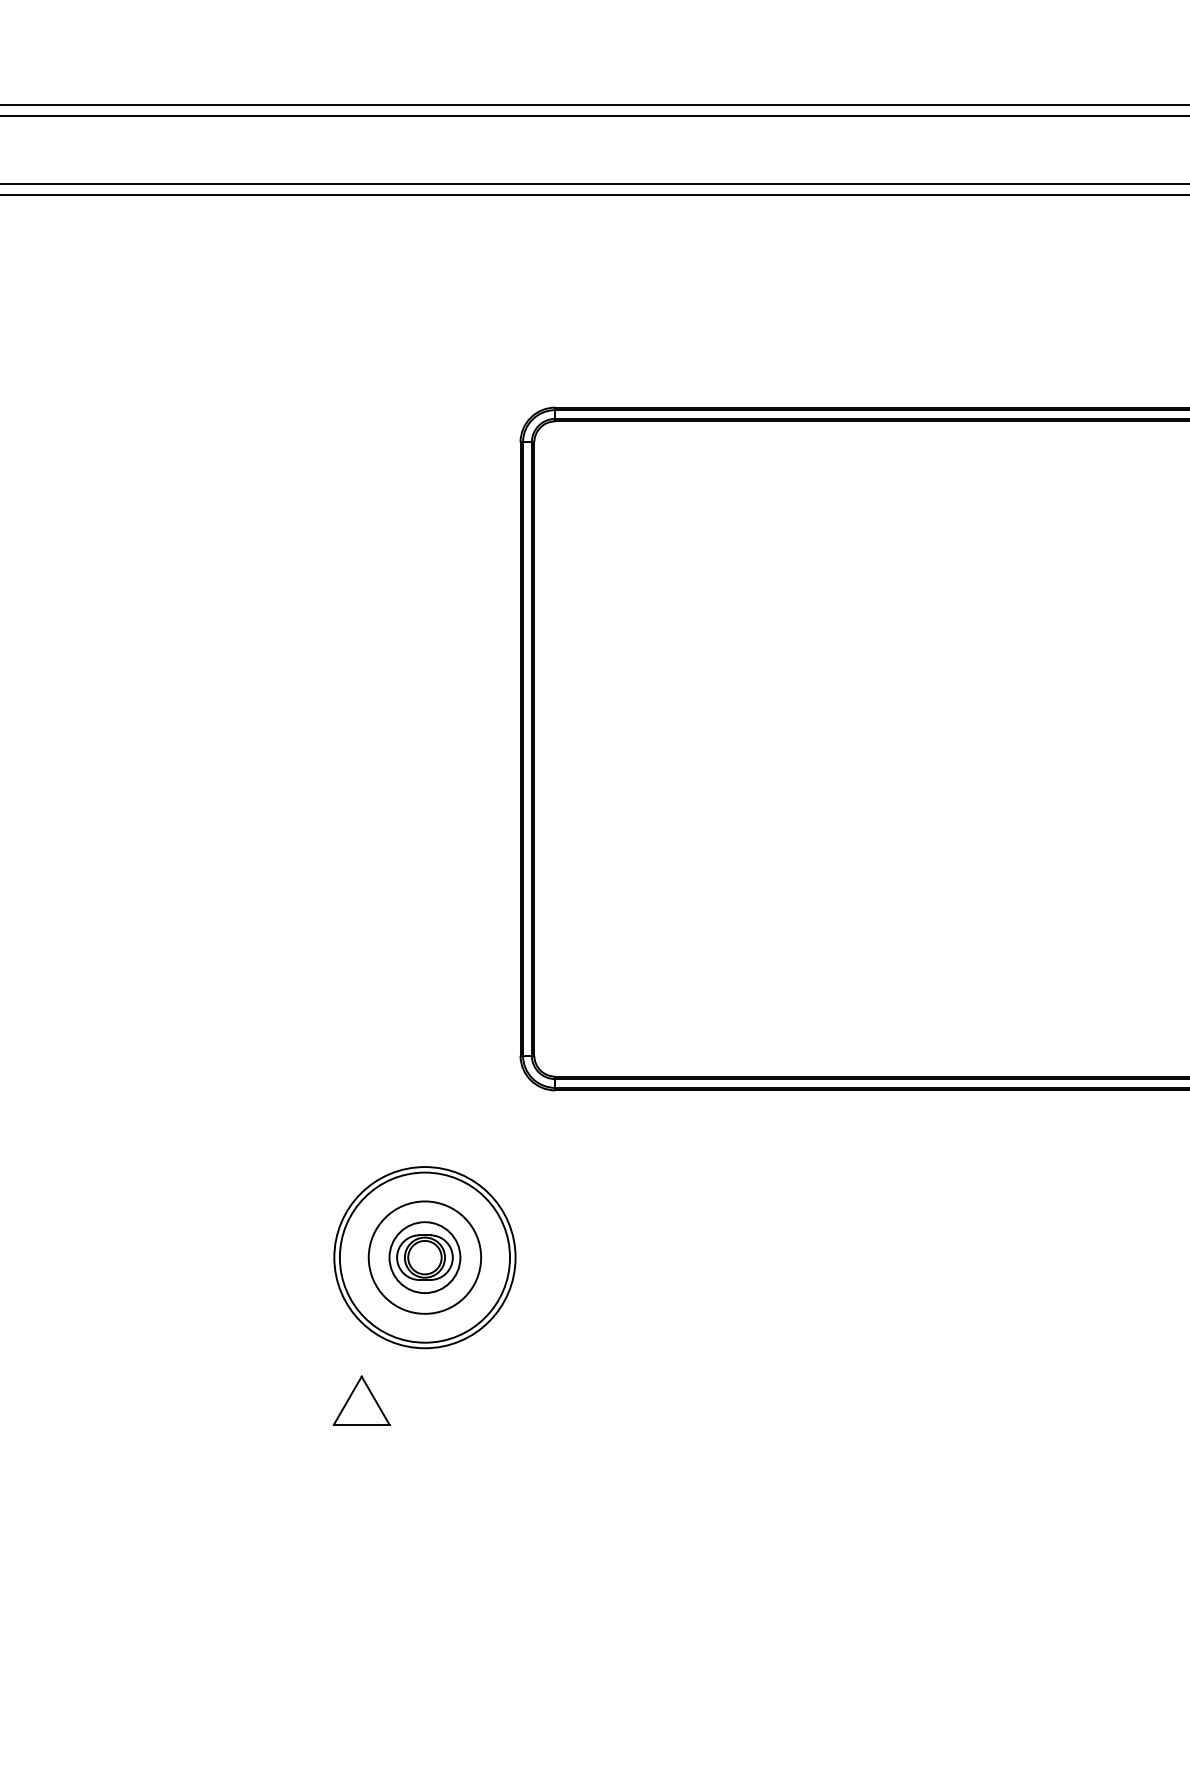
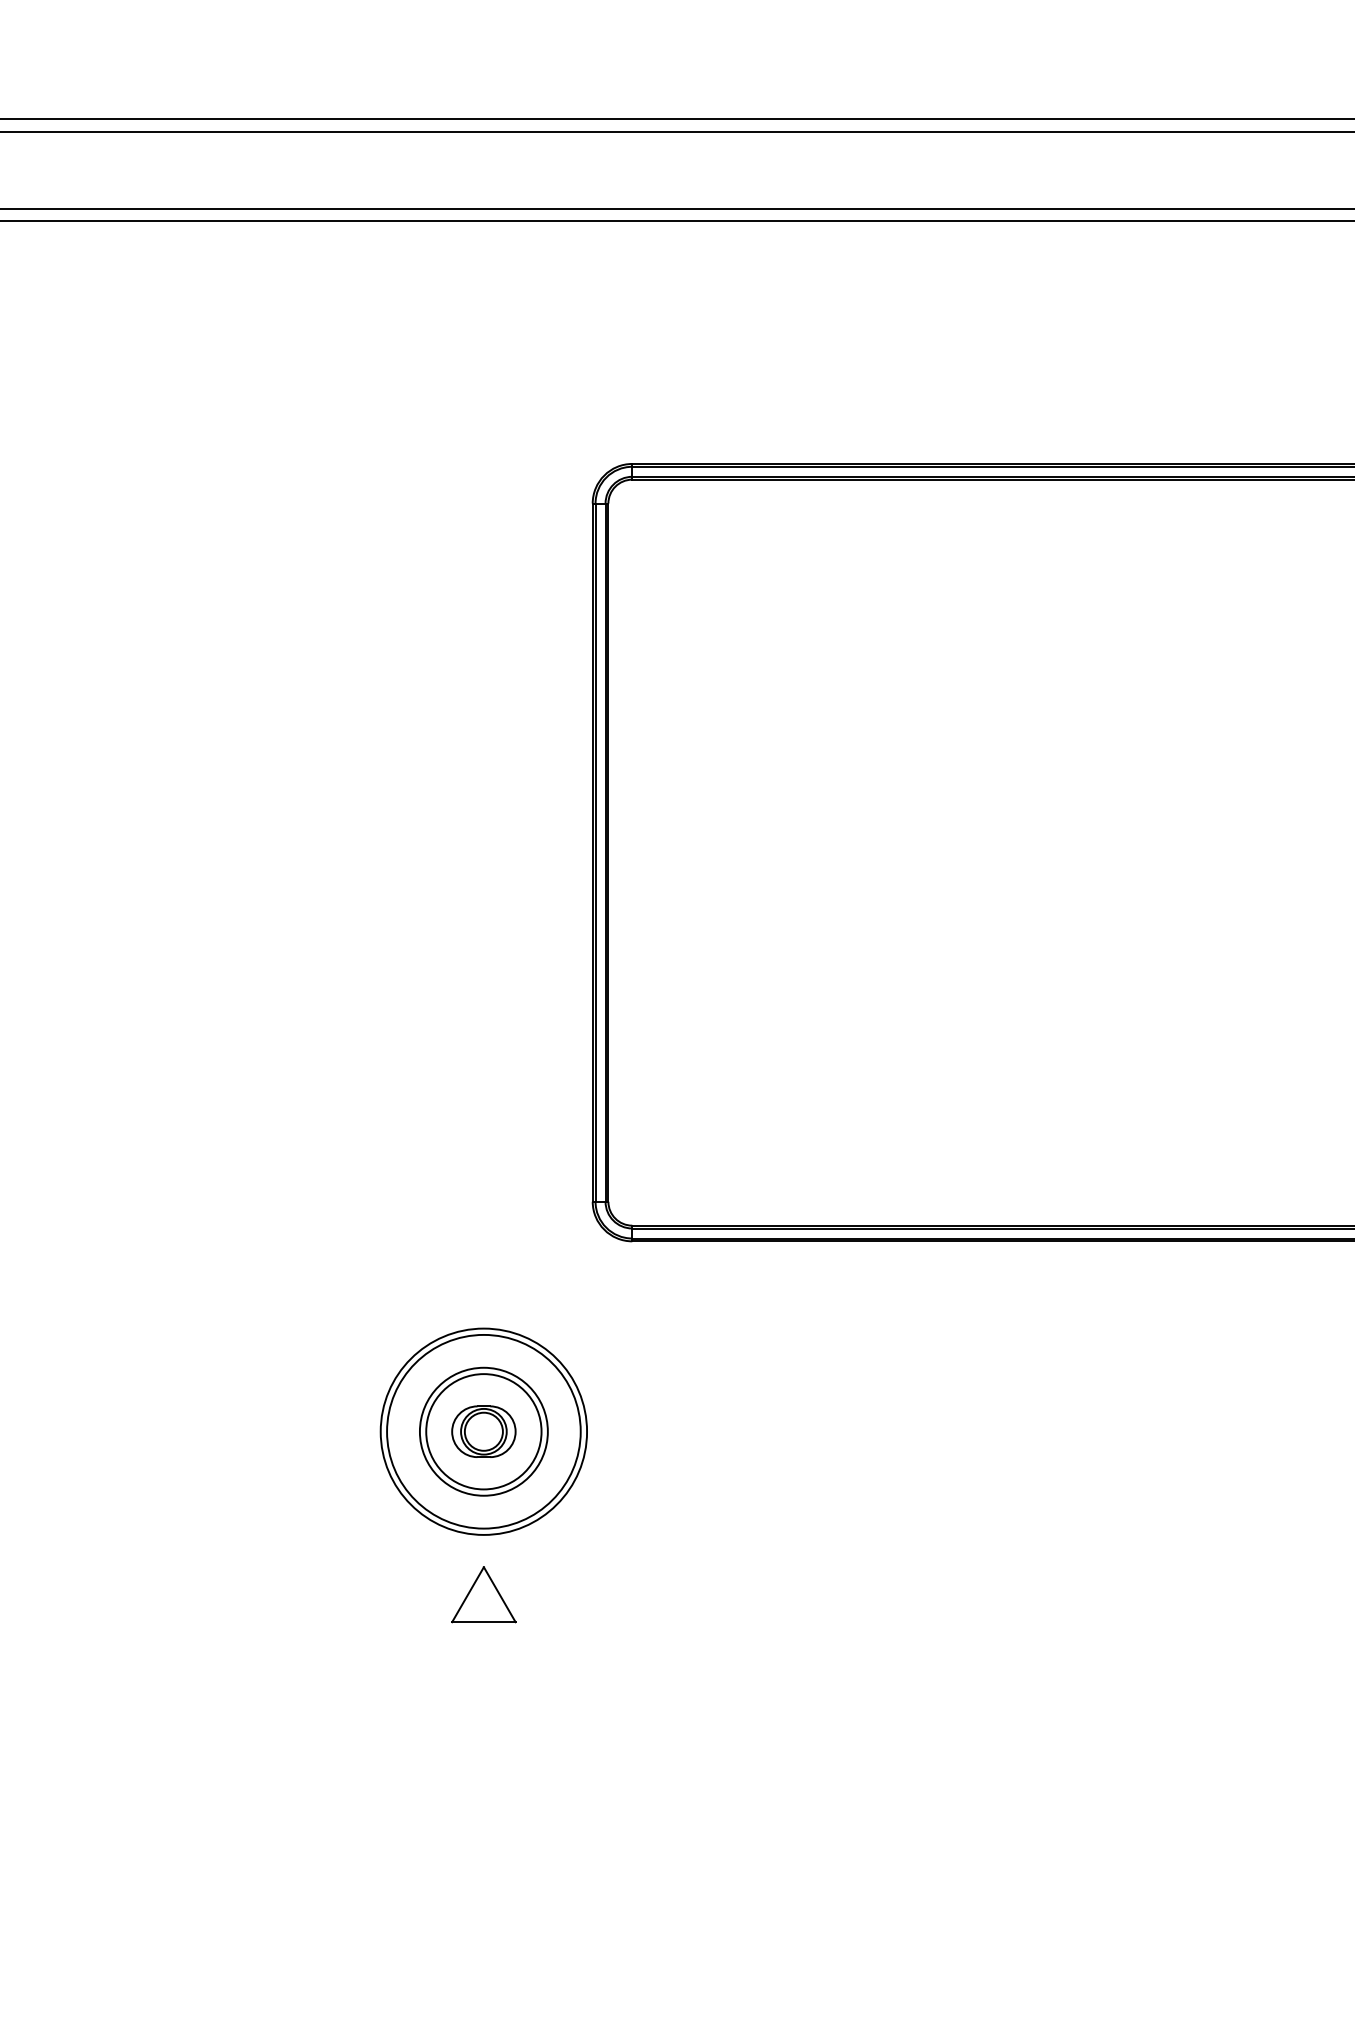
circle: (424, 1257) -> (483, 1431), size x1.43
part: (361, 1400) -> (483, 1594), moved

